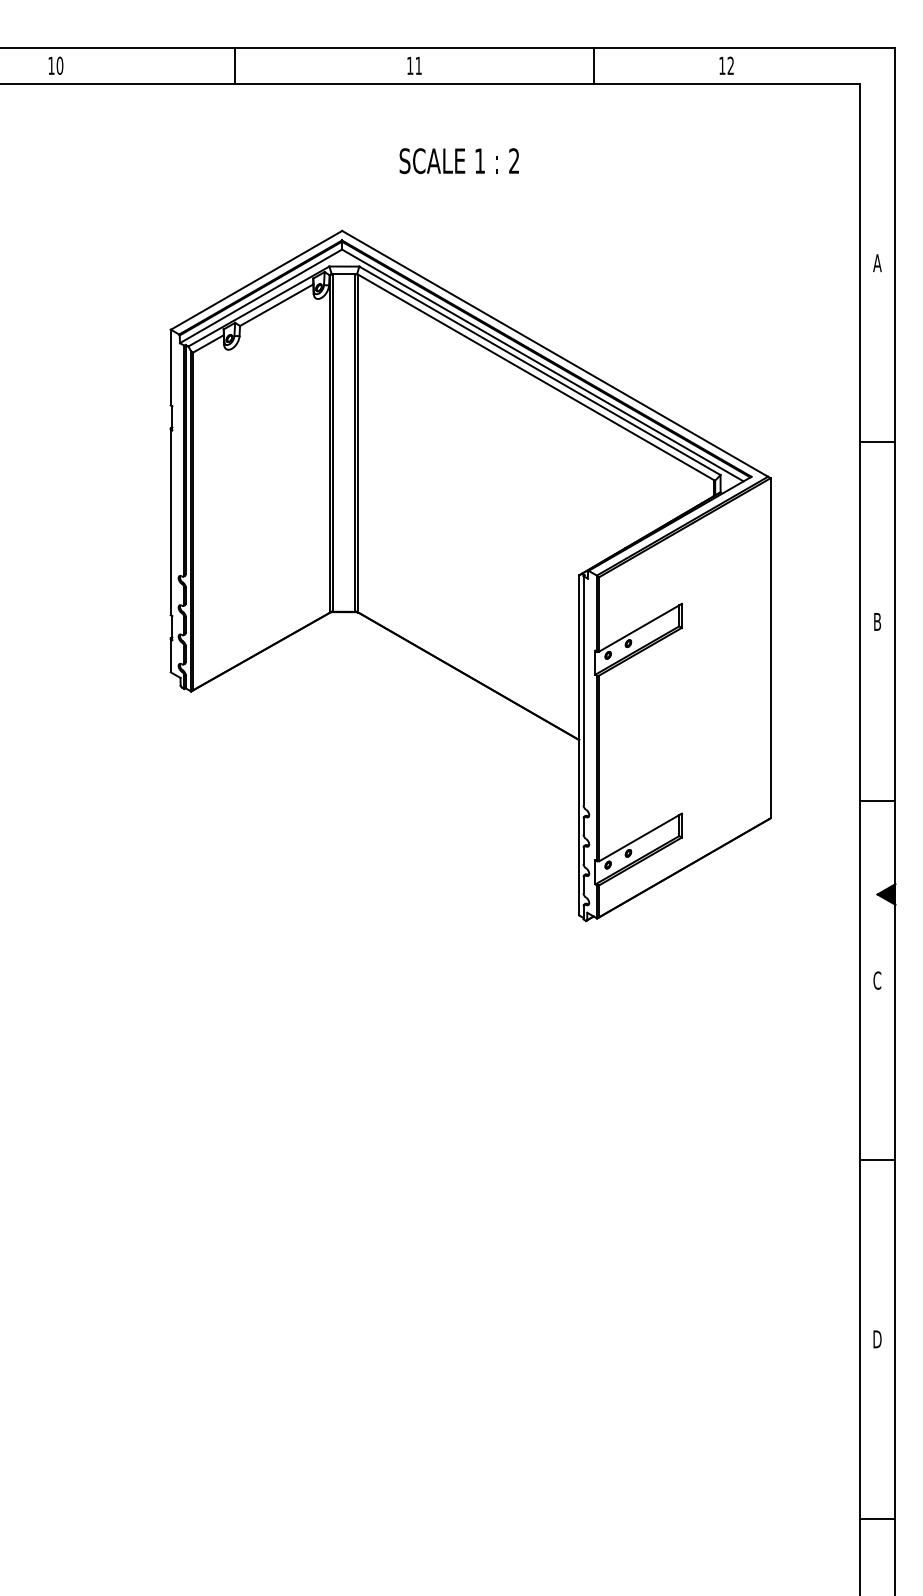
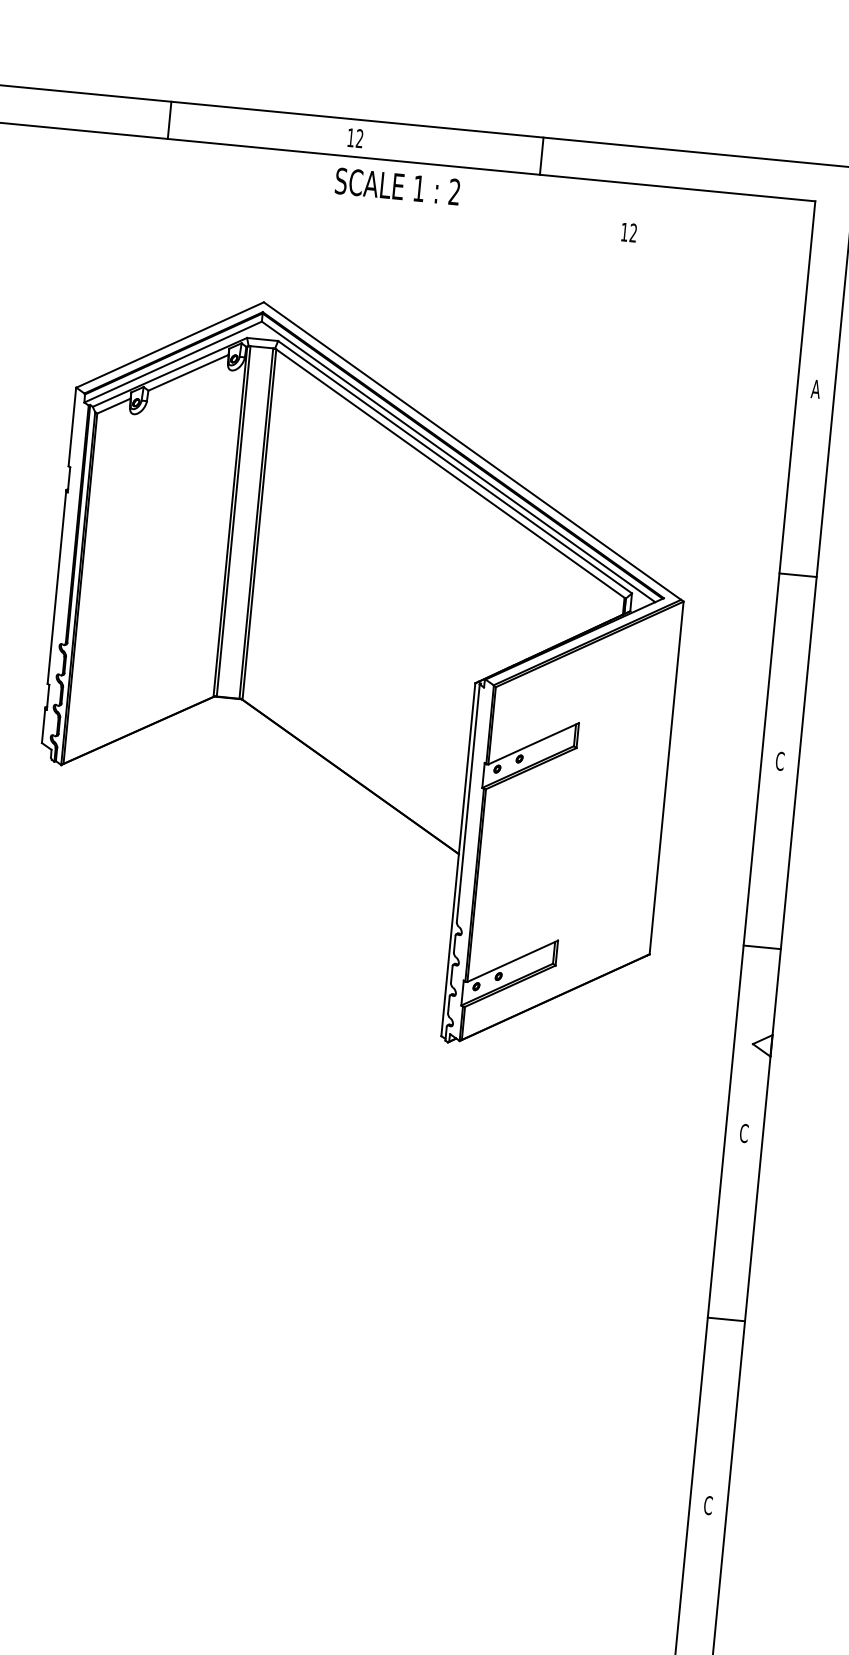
text: (418, 65) -> (359, 138), 11 -> 12
text: (726, 65) -> (629, 232), moved
text: (458, 161) -> (396, 186), moved
text: (877, 621) -> (780, 760), B -> C
fill: (886, 894) -> (762, 1045), removed
text: (877, 1339) -> (708, 1505), D -> C

